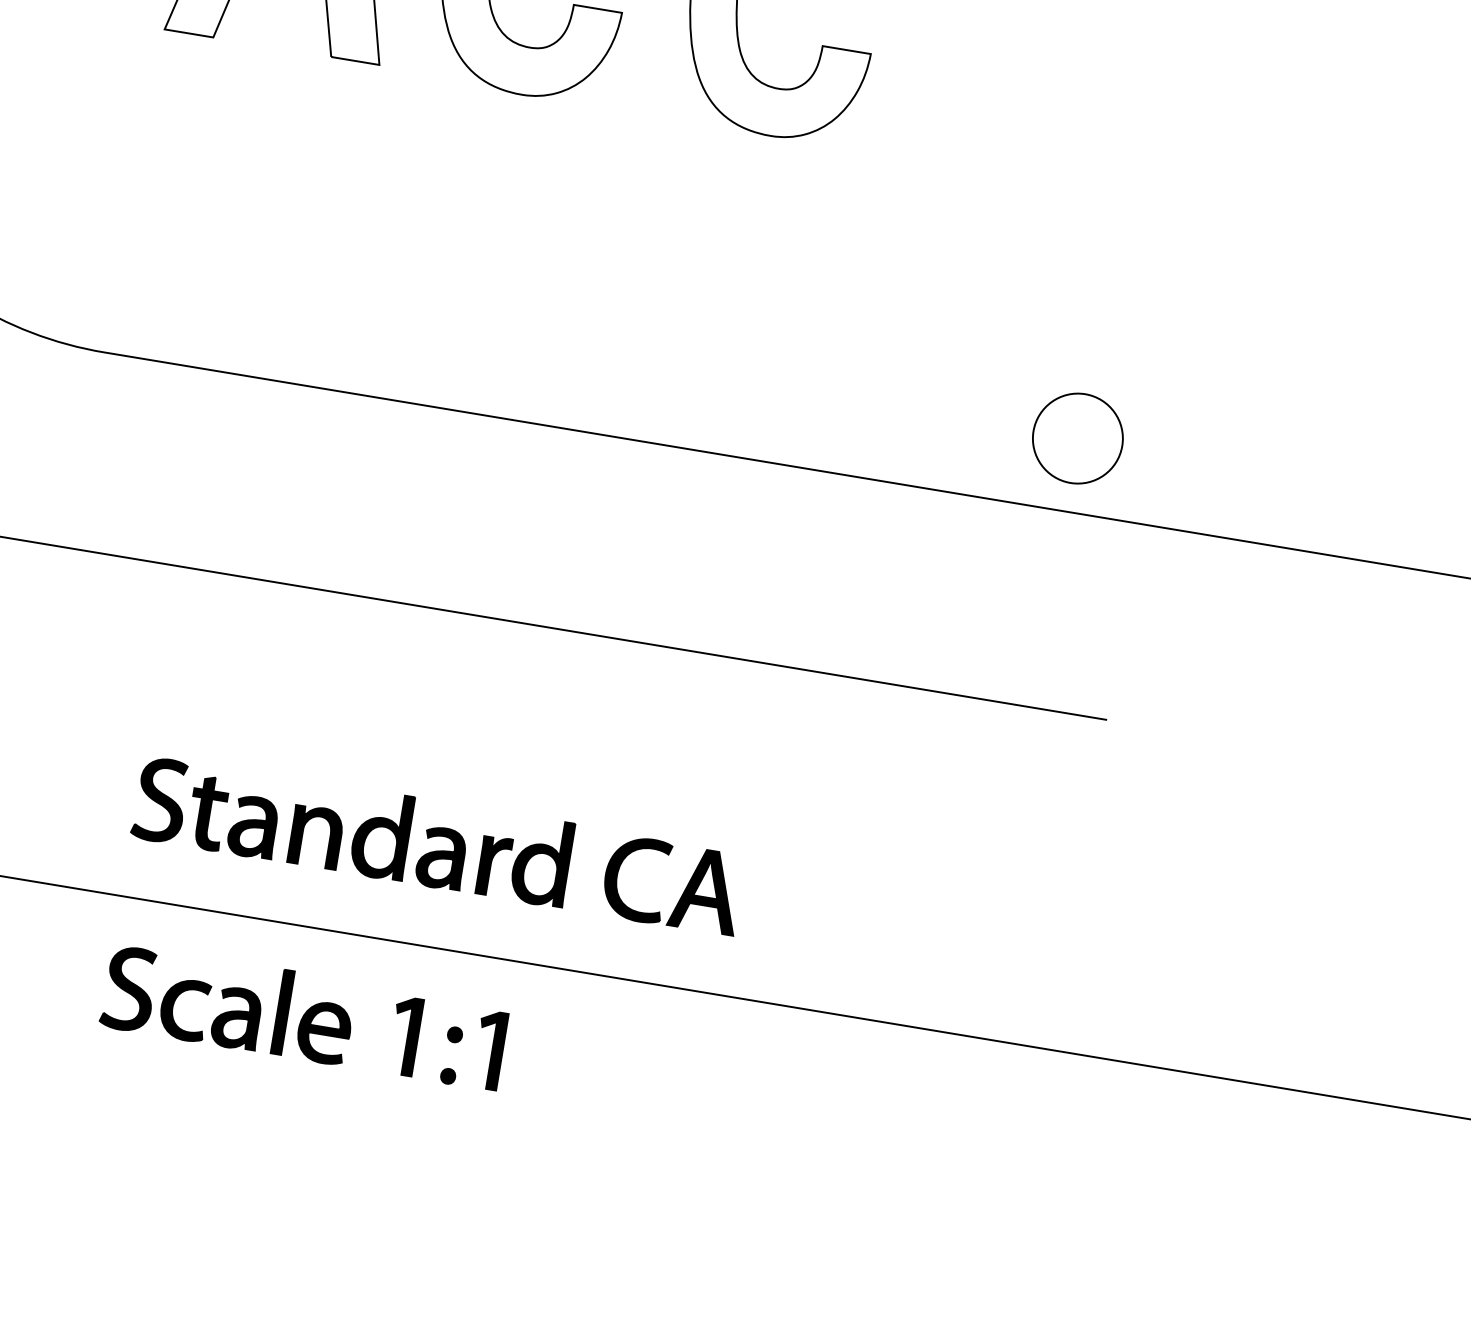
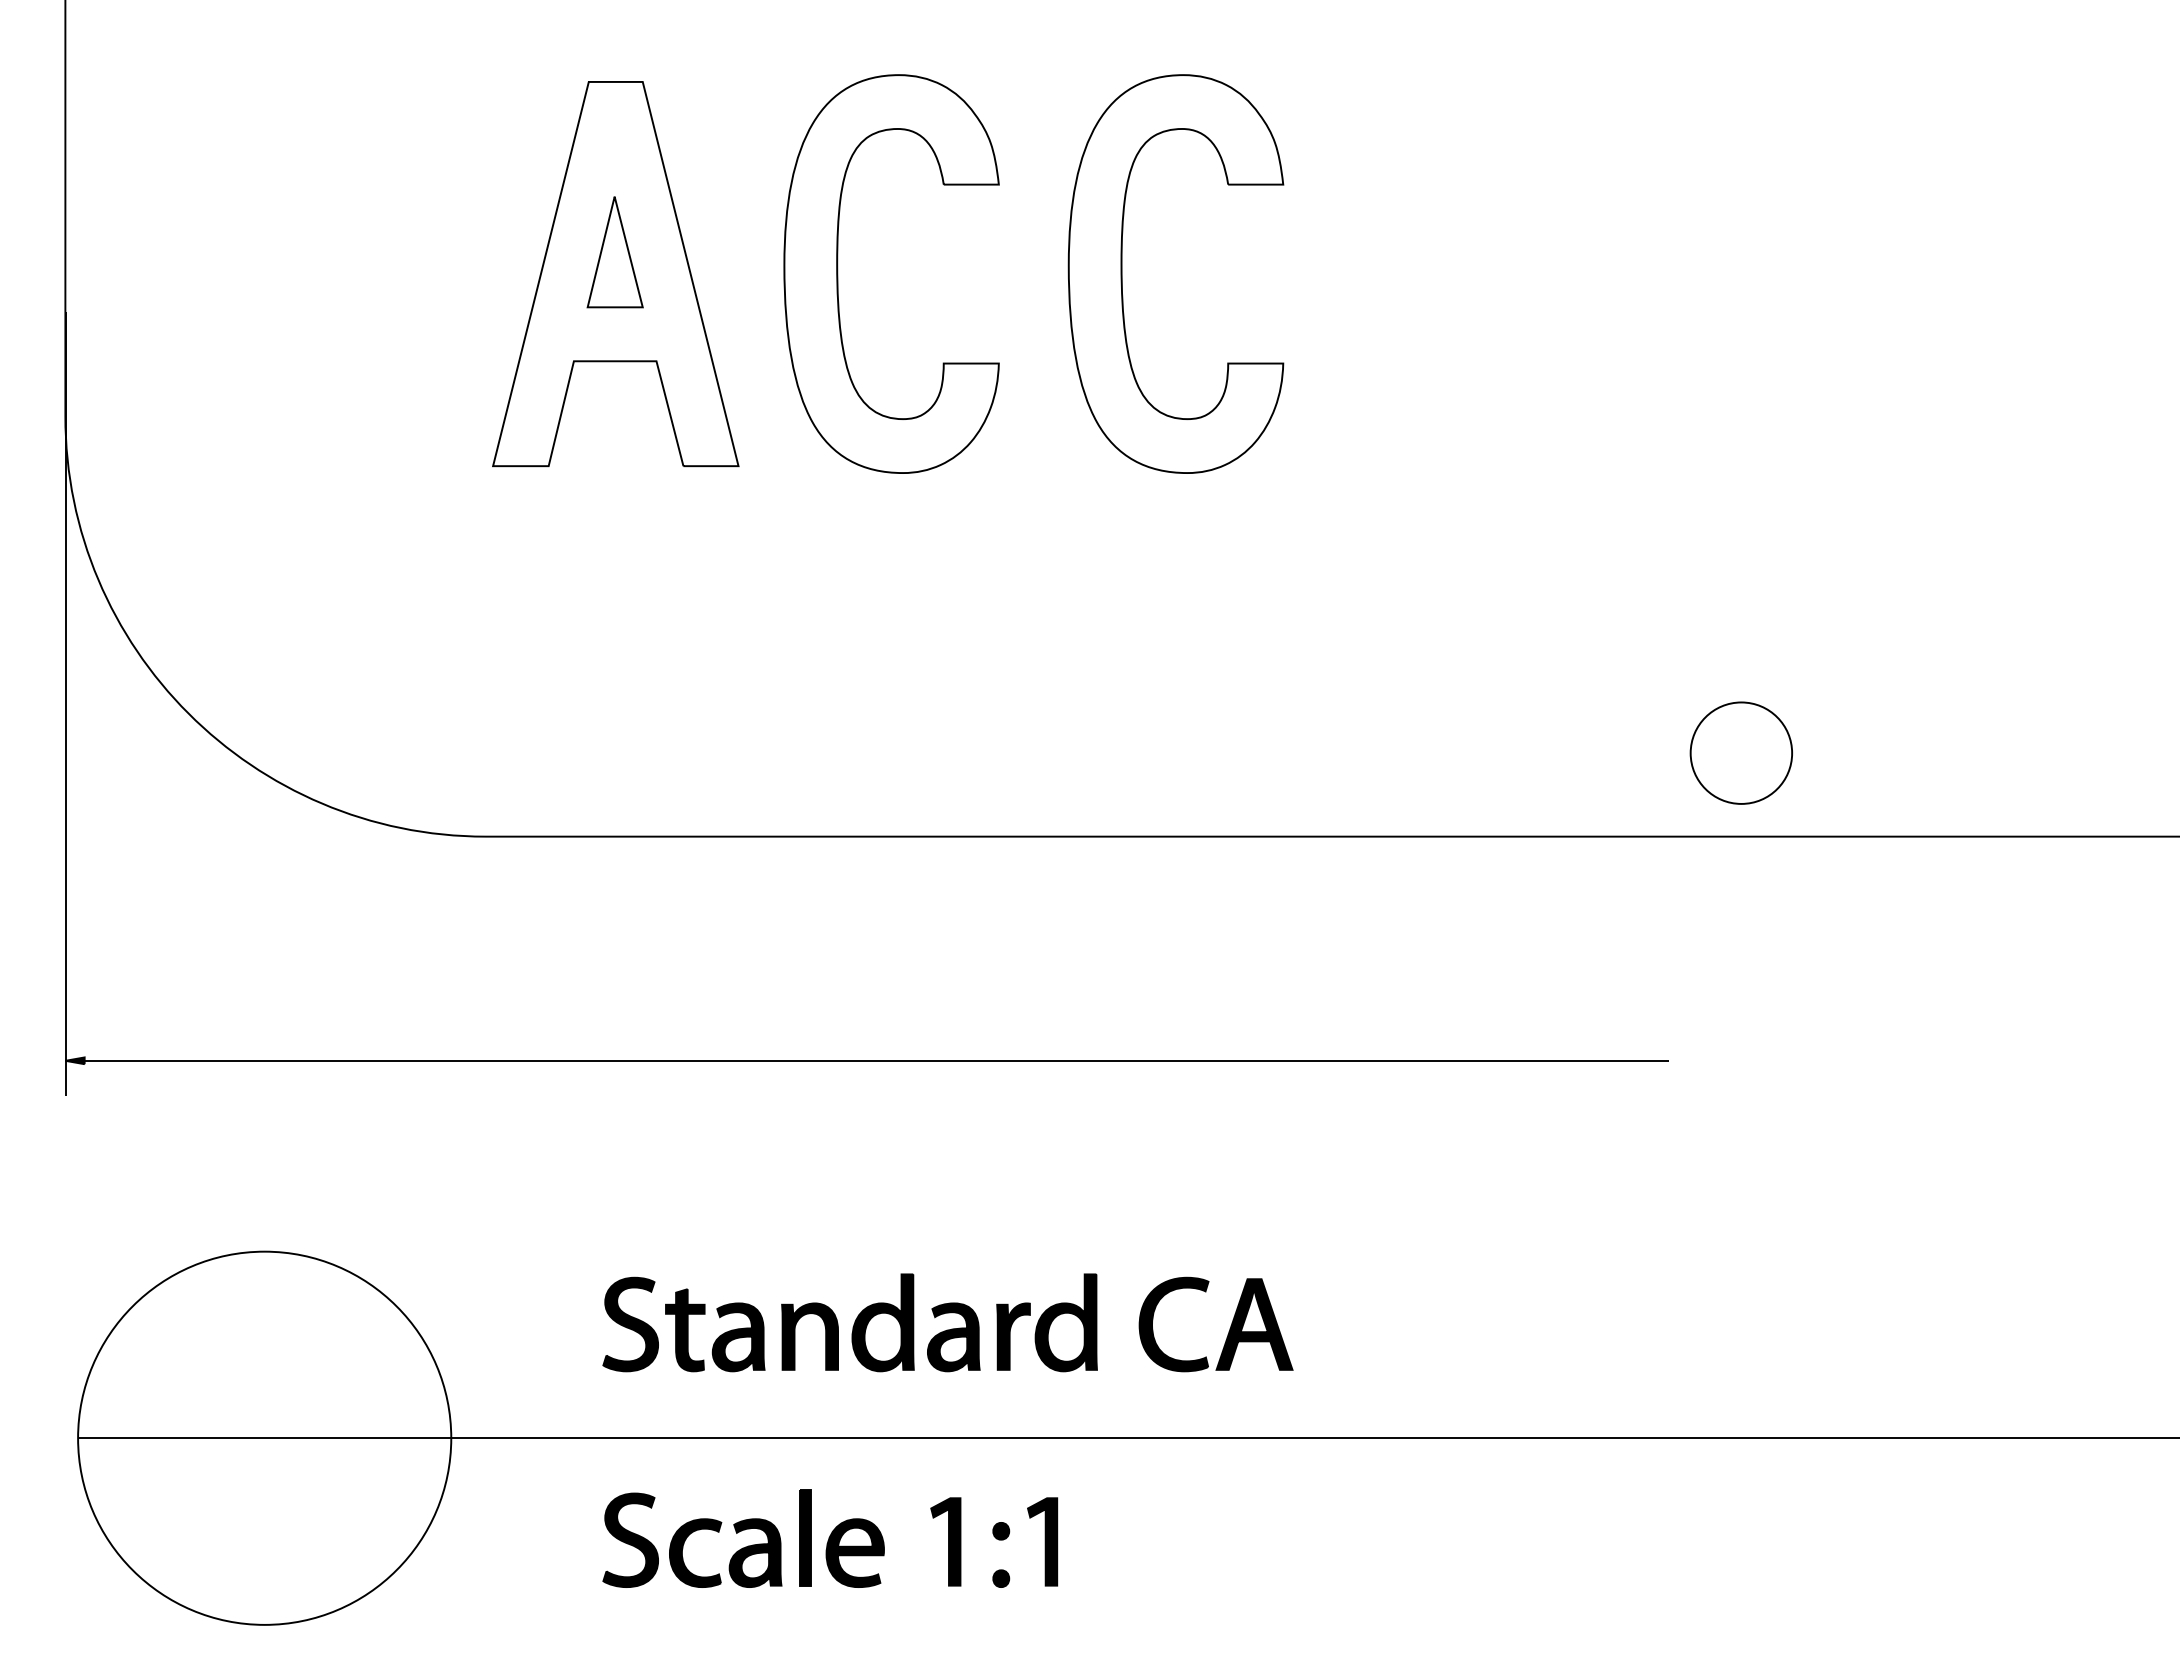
part: (1077, 437) -> (1740, 752), moved

